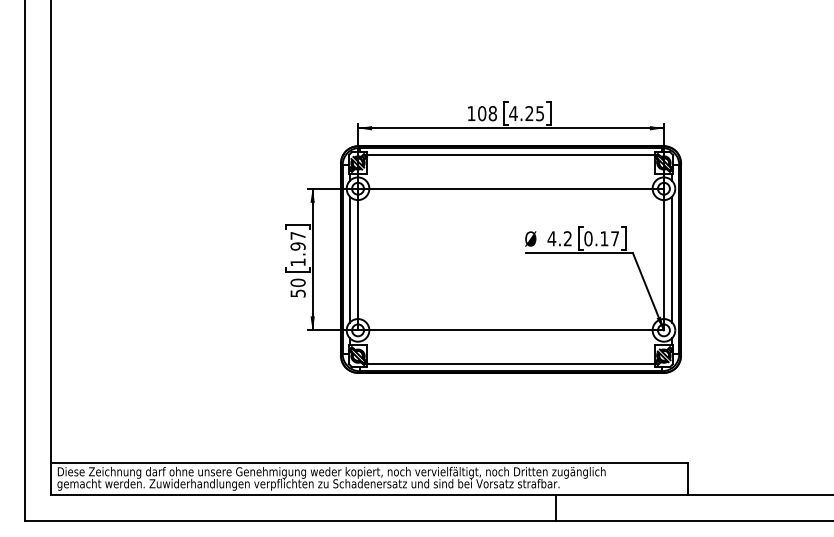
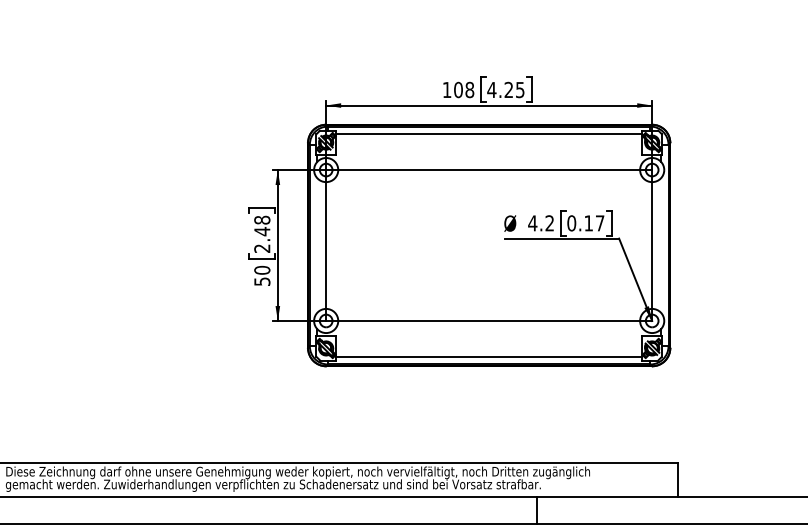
text: (297, 248) -> (261, 233), 1.97 -> 2.48
line: (349, 259) -> (317, 245), removed
line: (672, 259) -> (661, 245), removed

